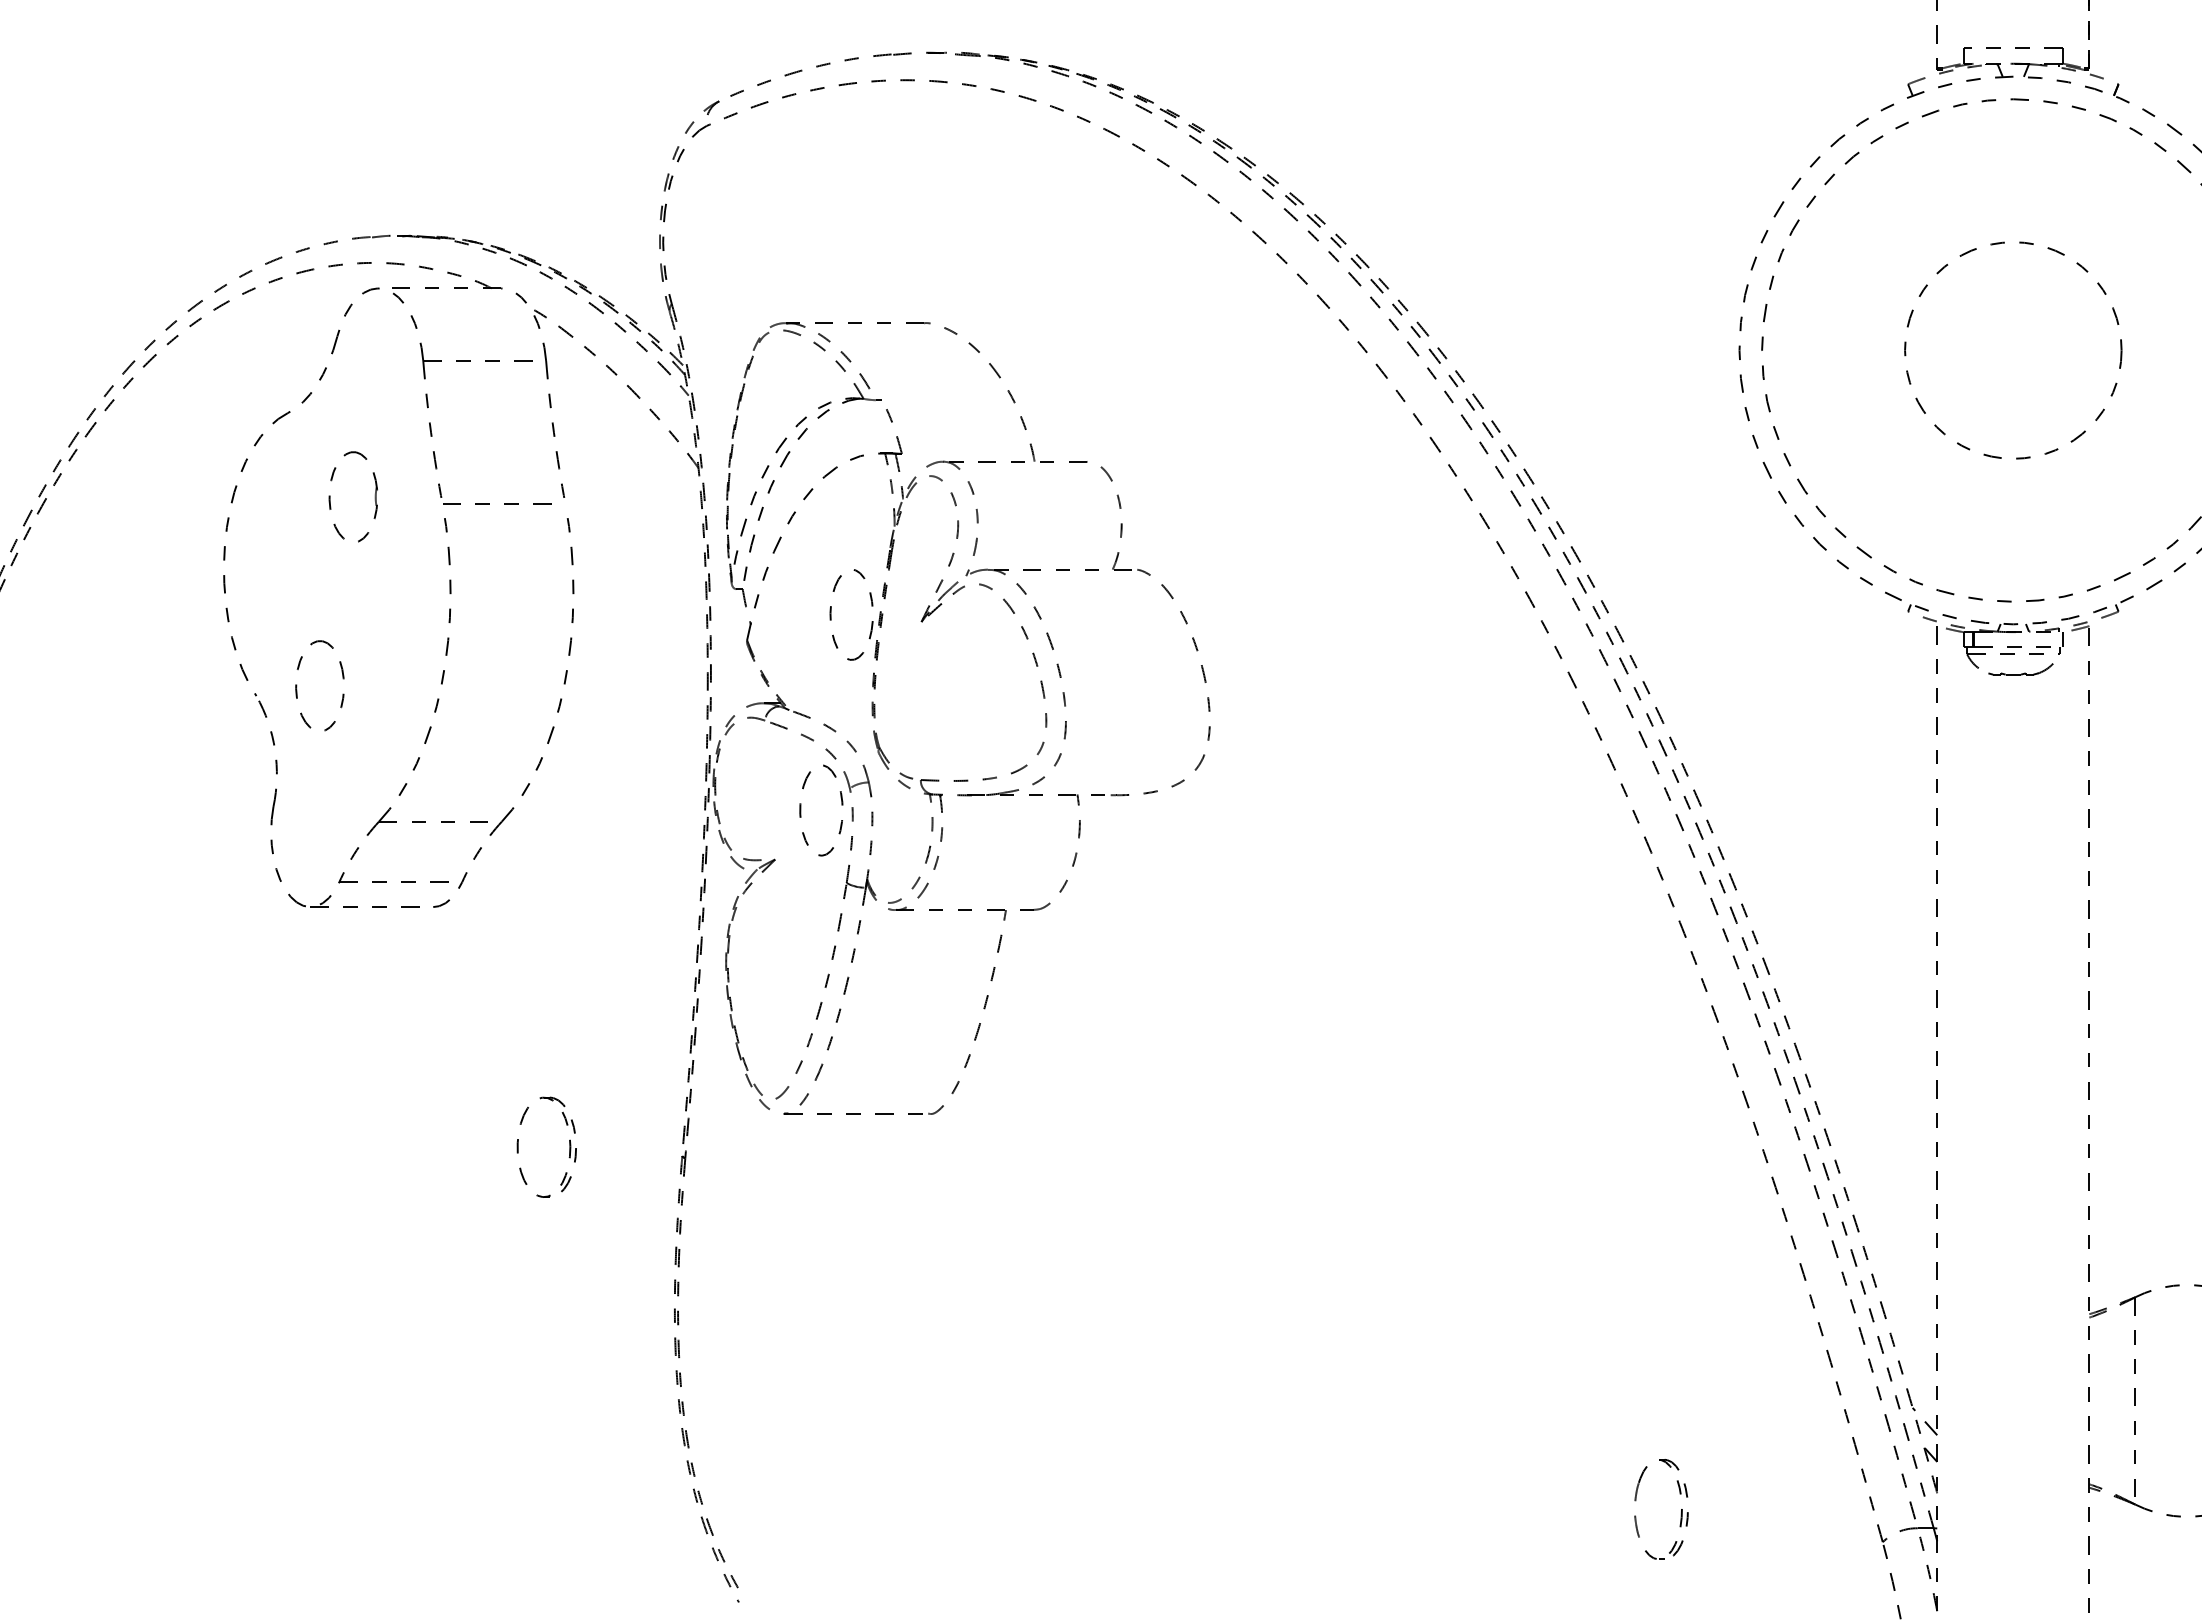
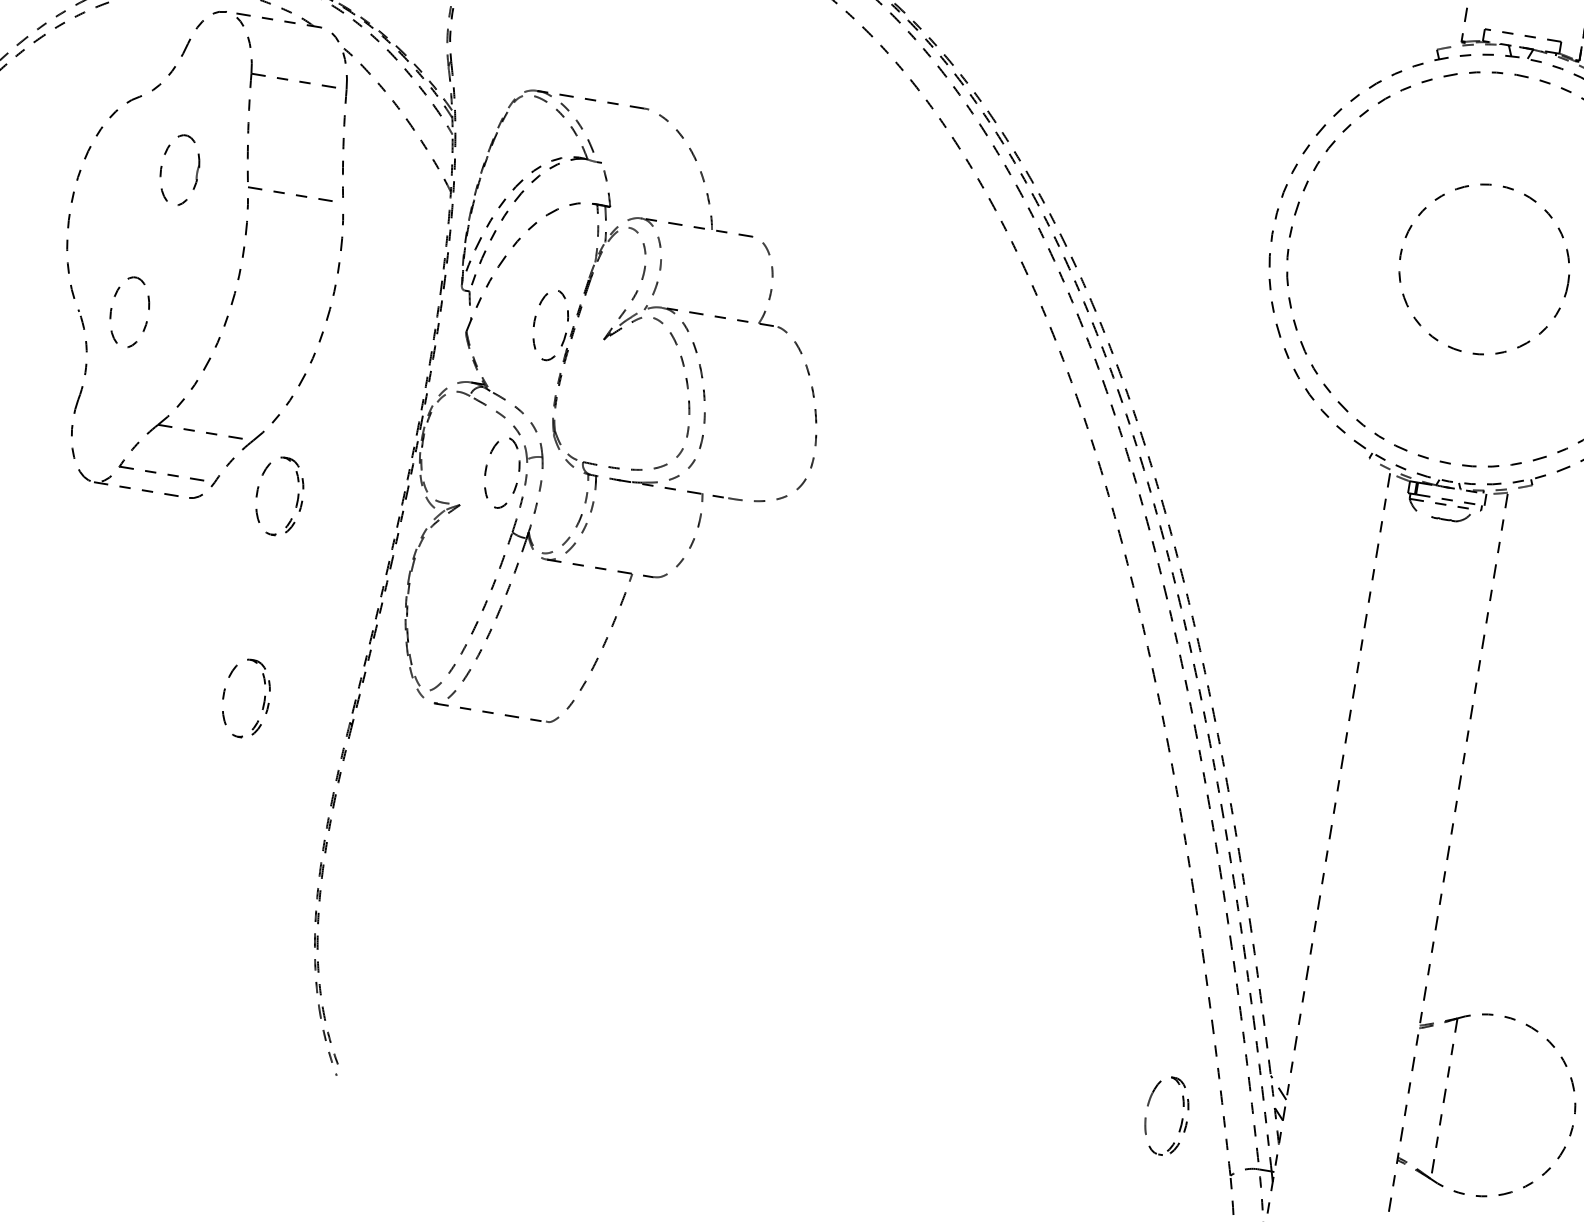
part: (2020, 669) -> (1449, 517), size x0.7
part: (569, 885) -> (297, 498), added
part: (1680, 1513) -> (1181, 1121), moved

